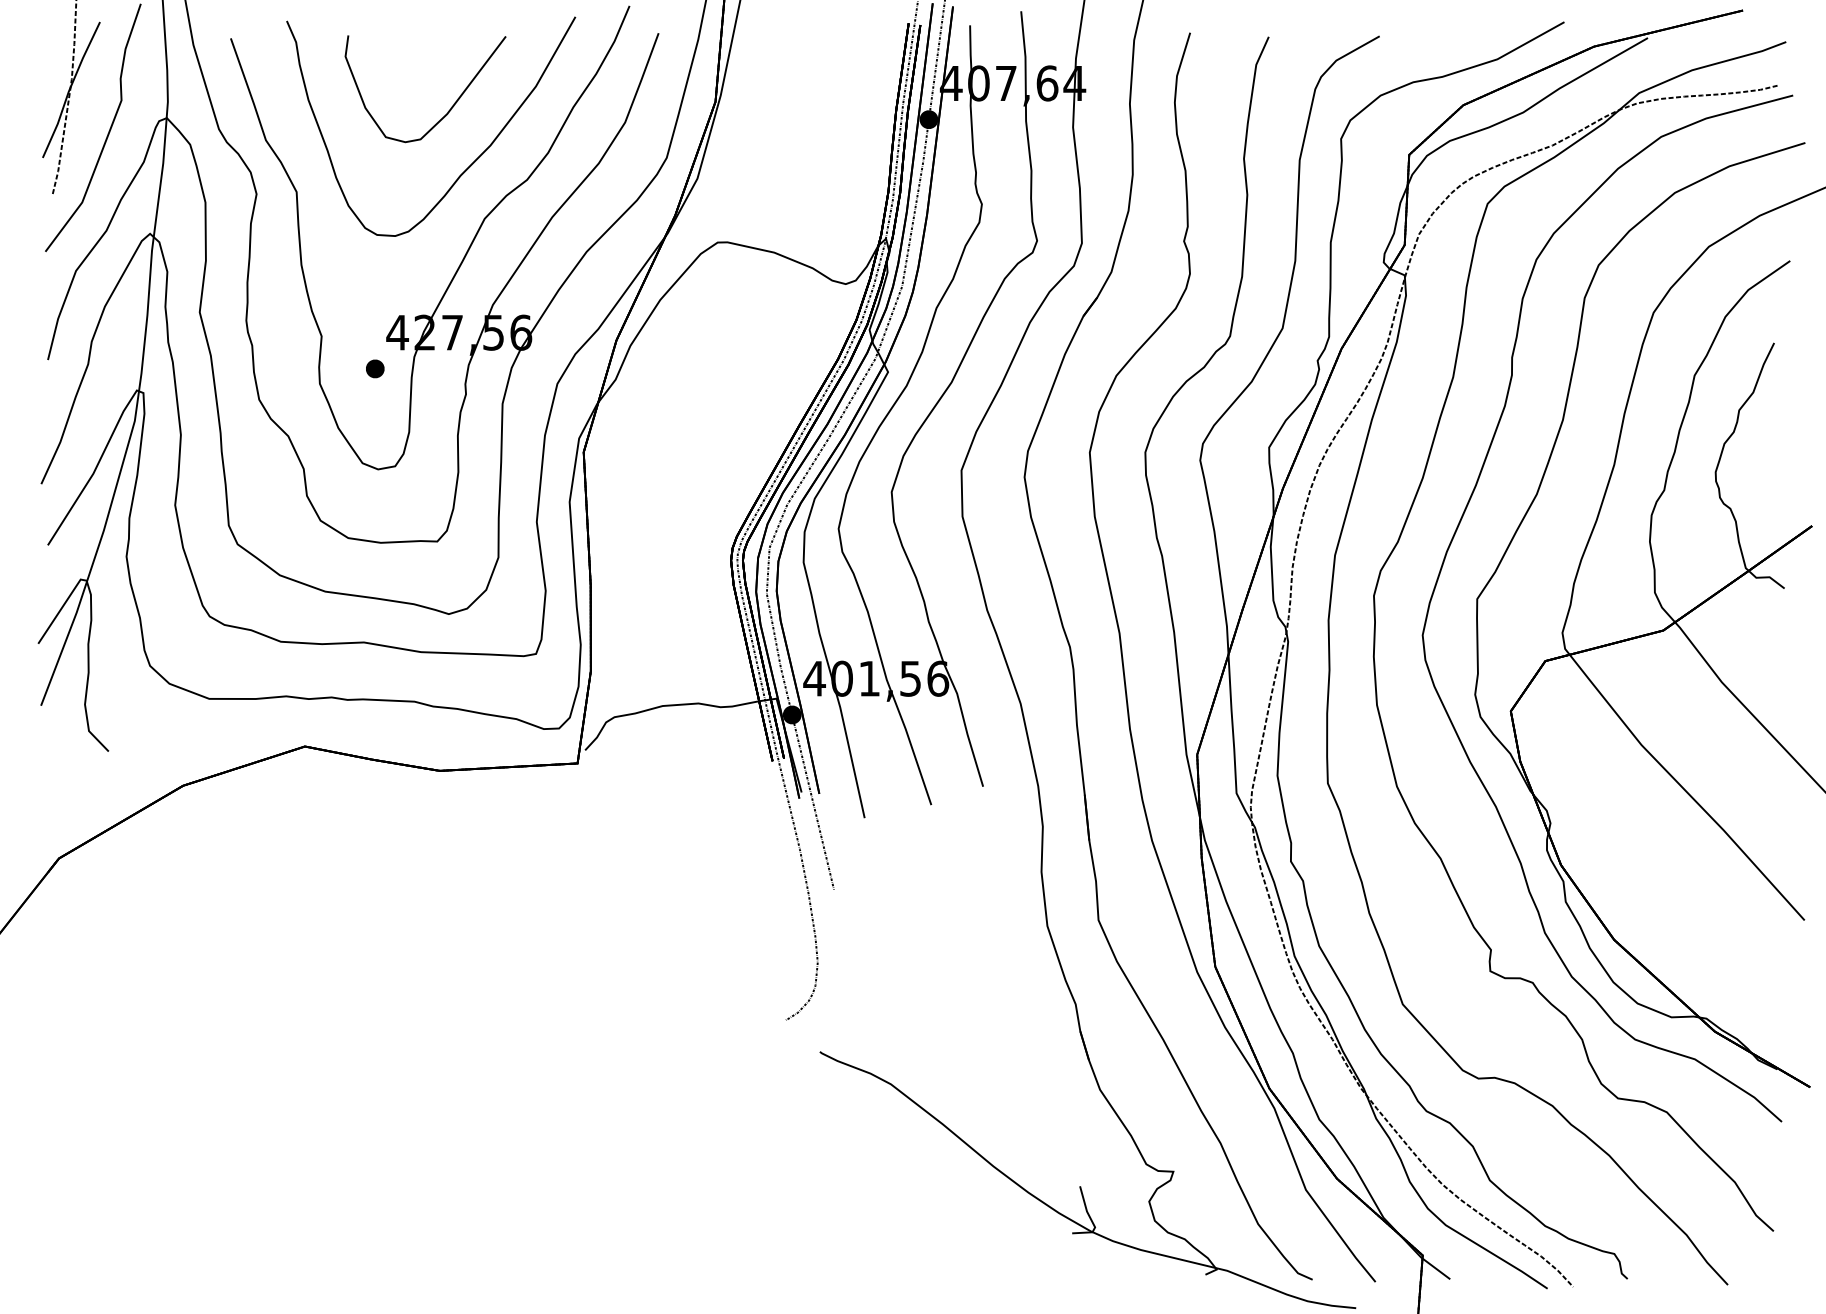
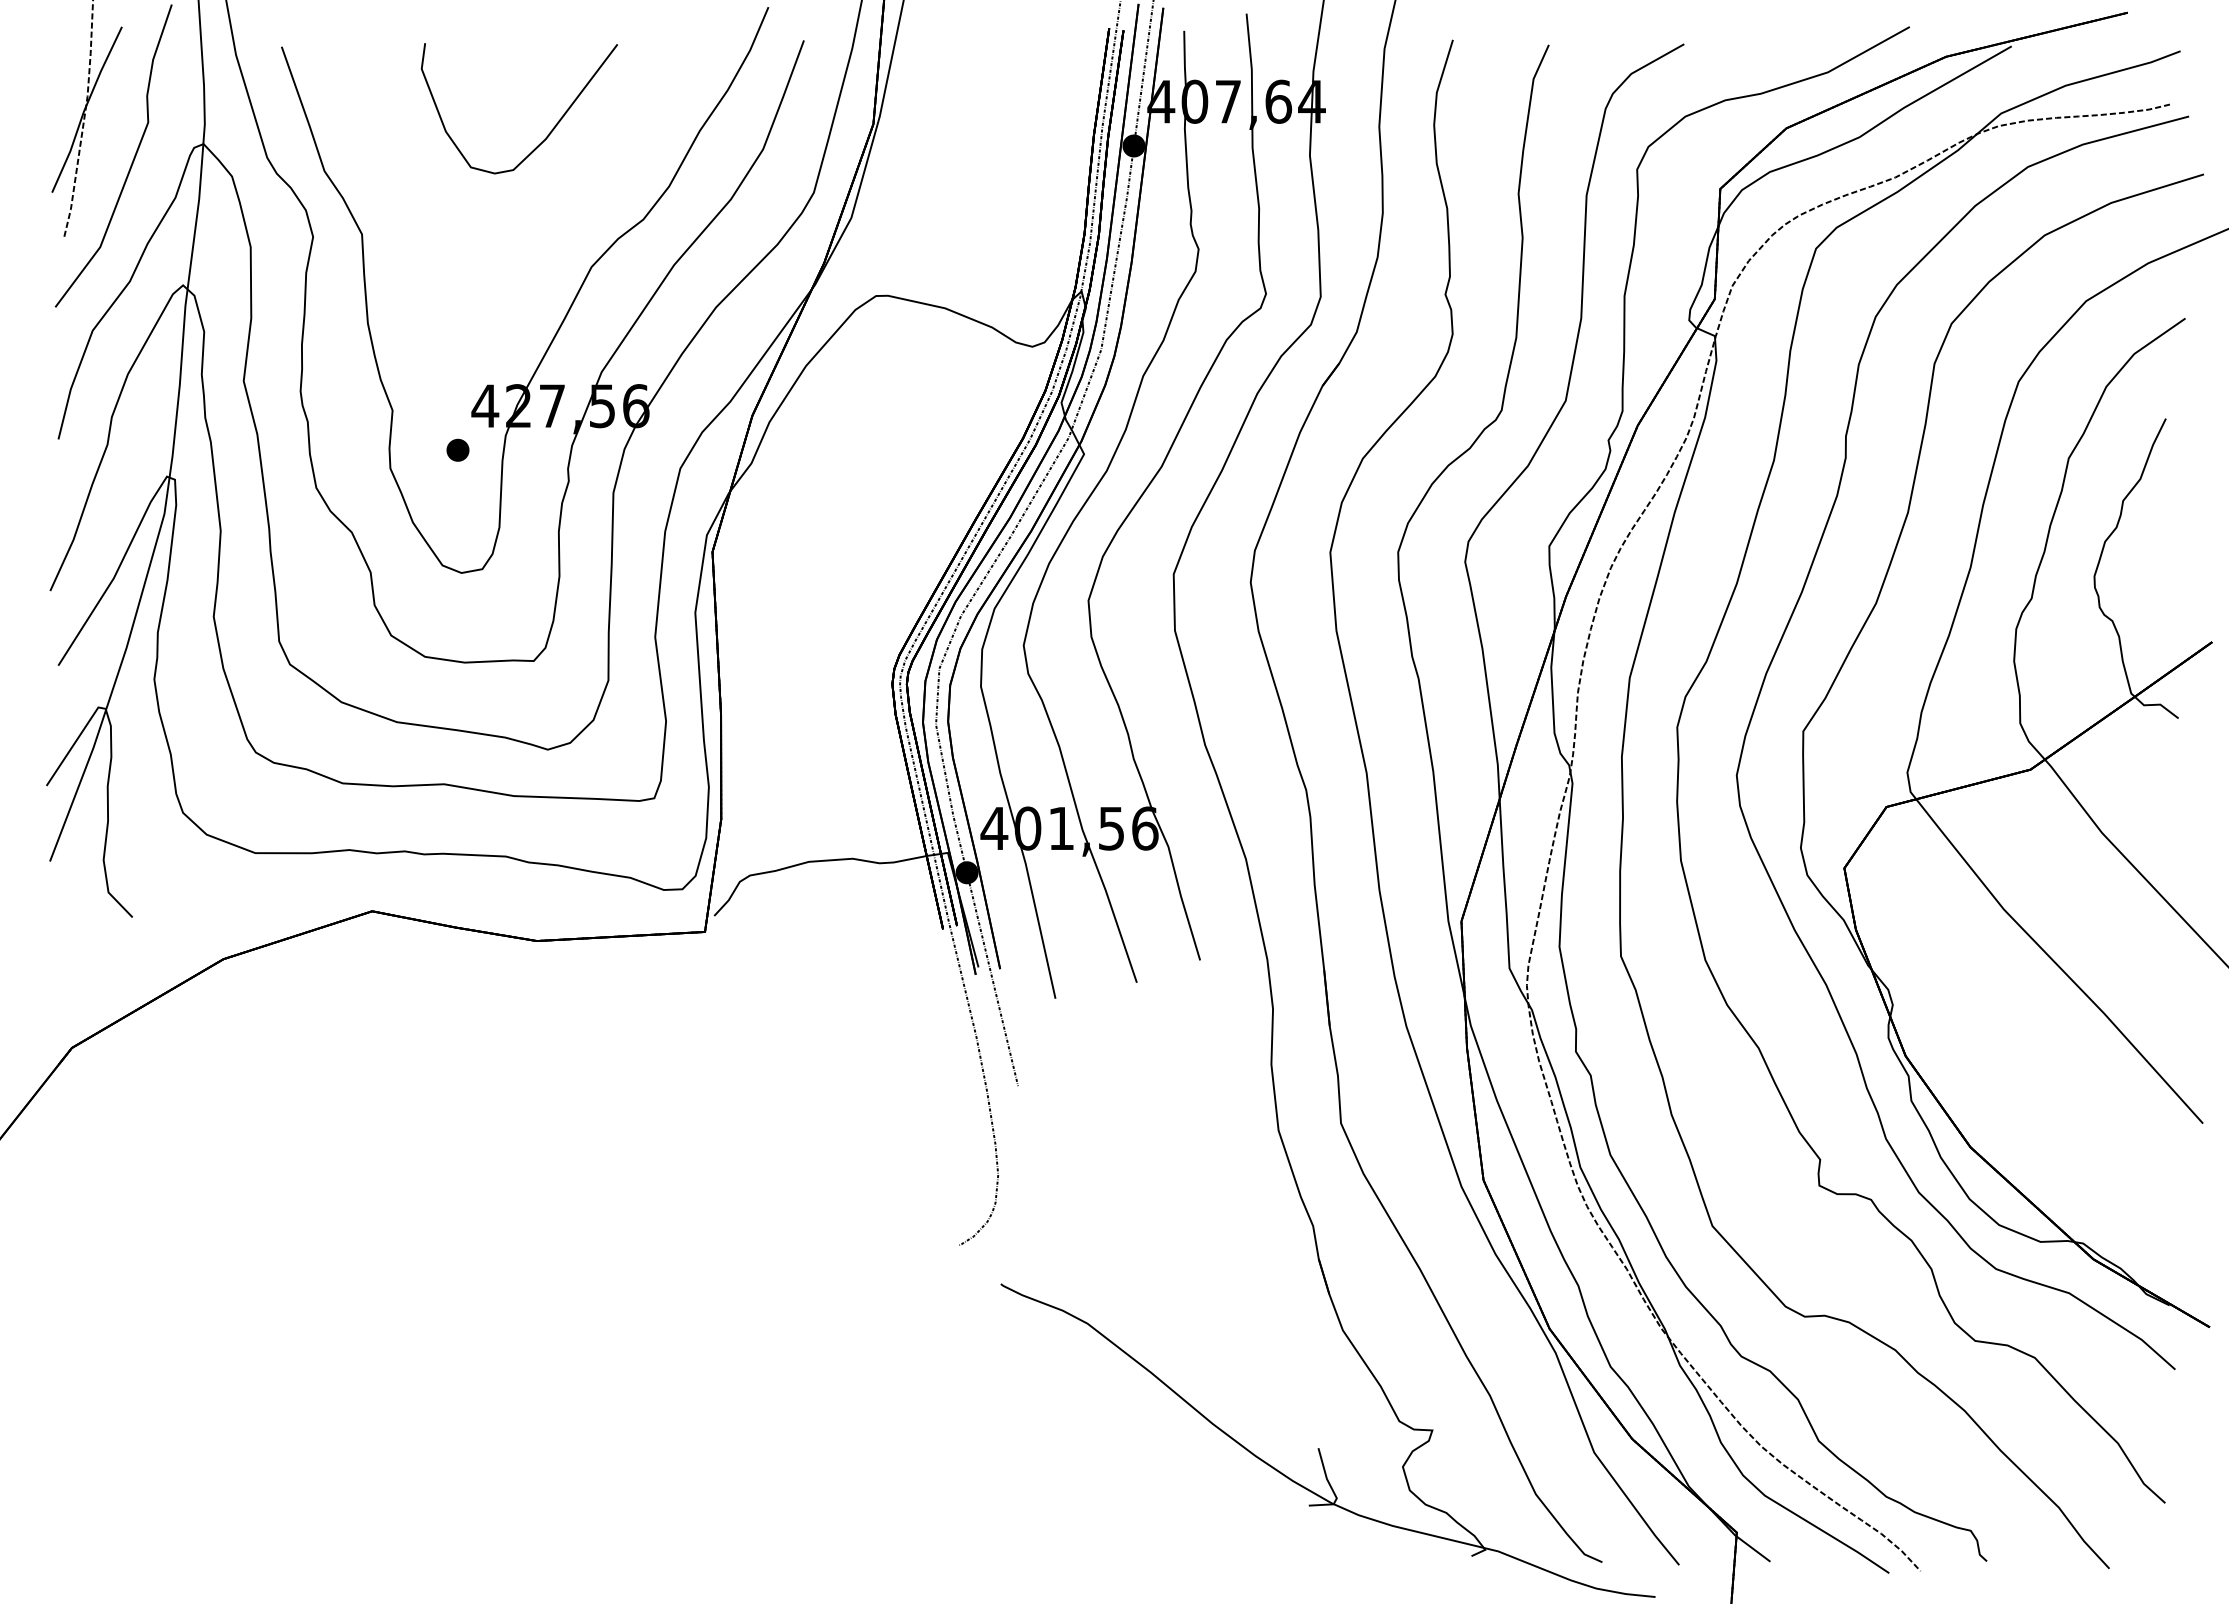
part: (469, 165) -> (573, 201), removed

